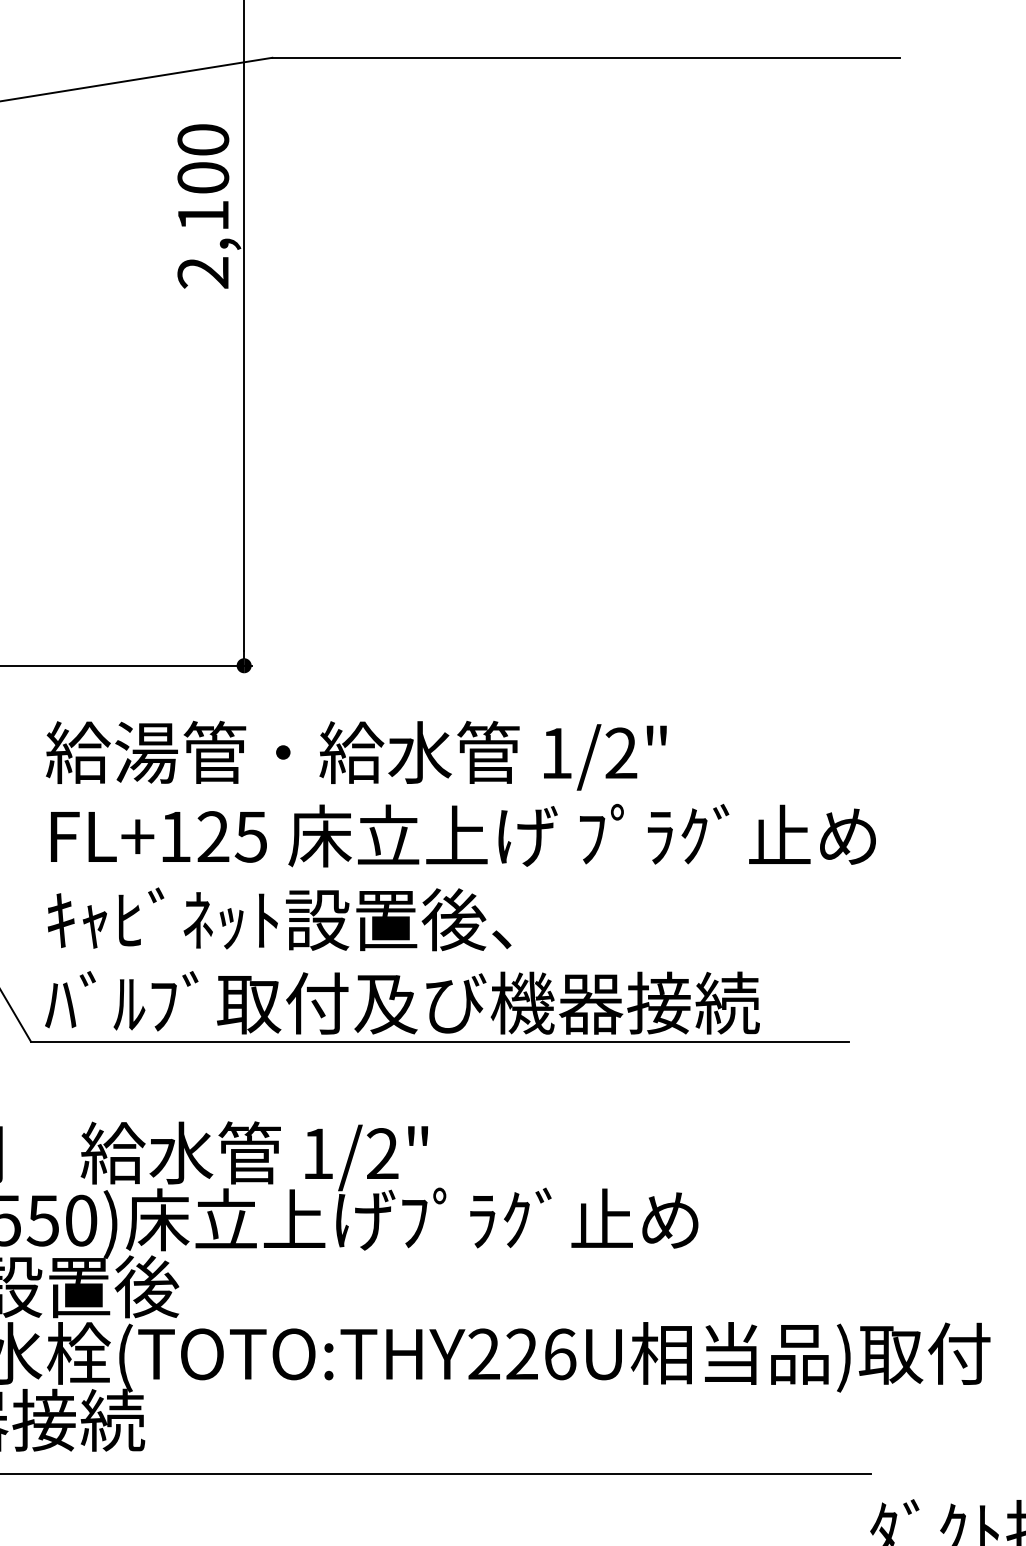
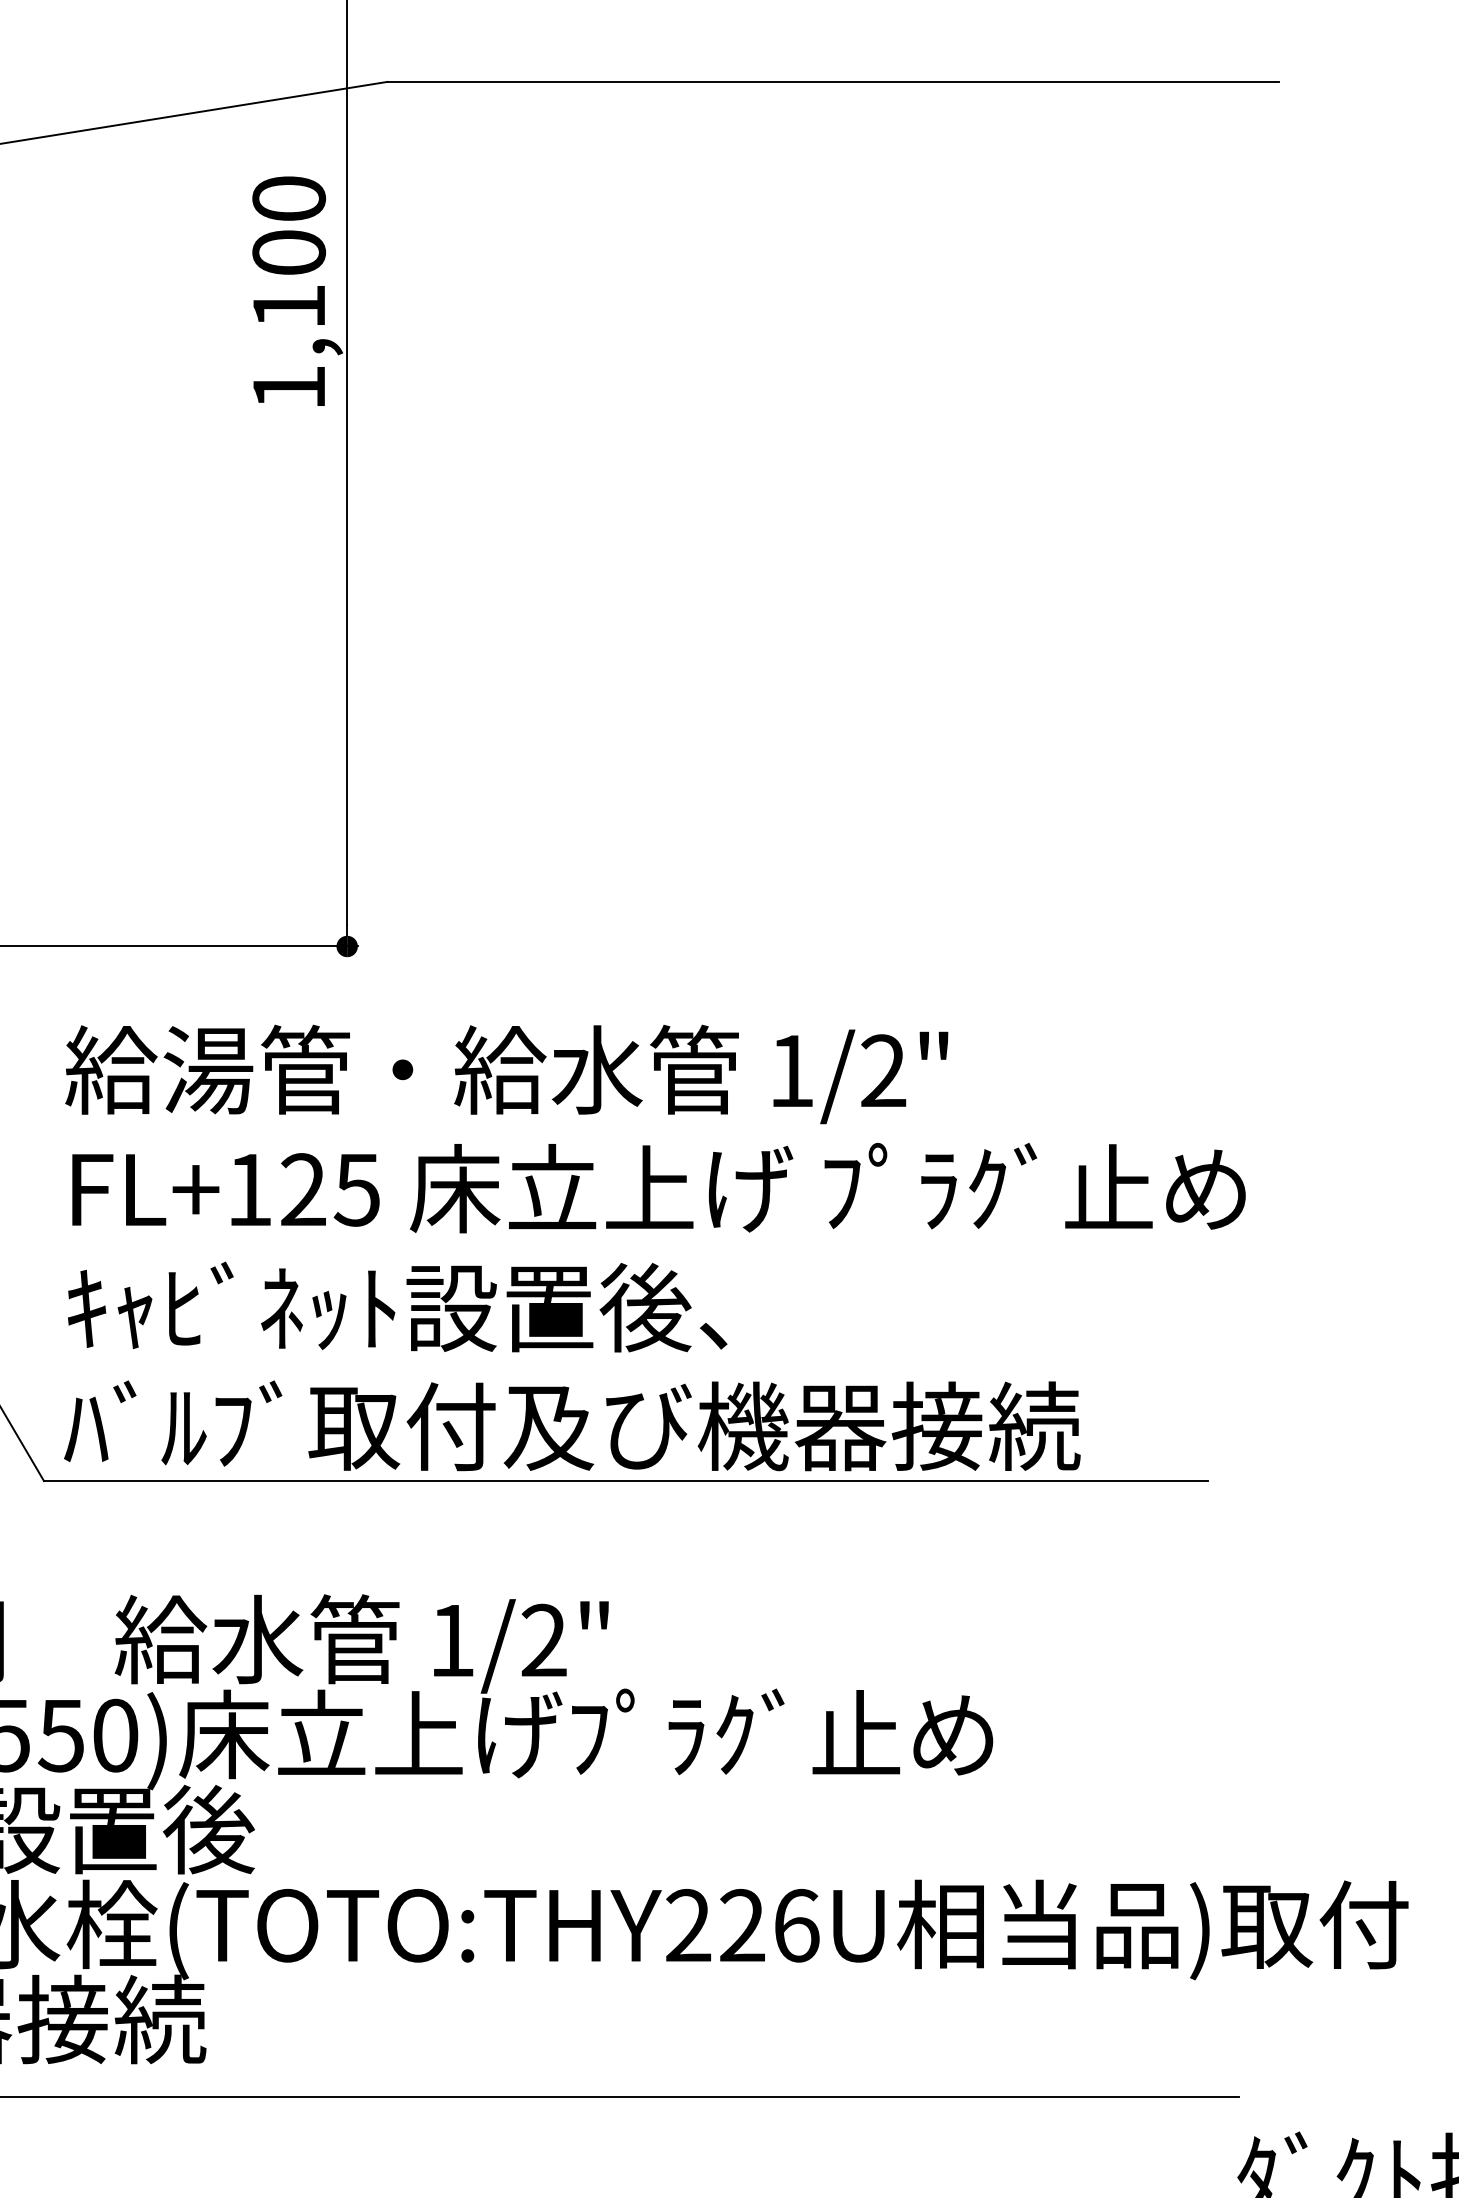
text: (202, 272) -> (288, 387), 2,100 -> 1,100

